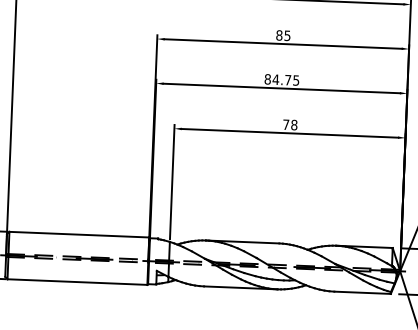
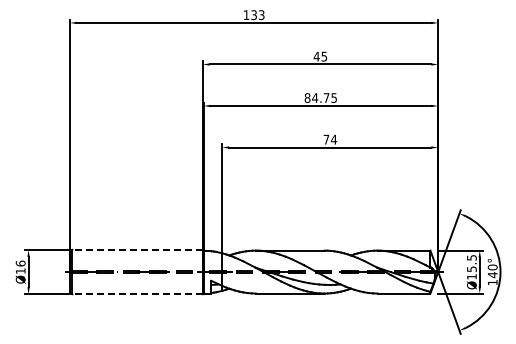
text: (279, 35) -> (316, 56), 85 -> 45
text: (293, 124) -> (333, 139), 78 -> 74
line: (79, 234) -> (137, 249), solid -> dashed
line: (77, 282) -> (137, 294), solid -> dashed

